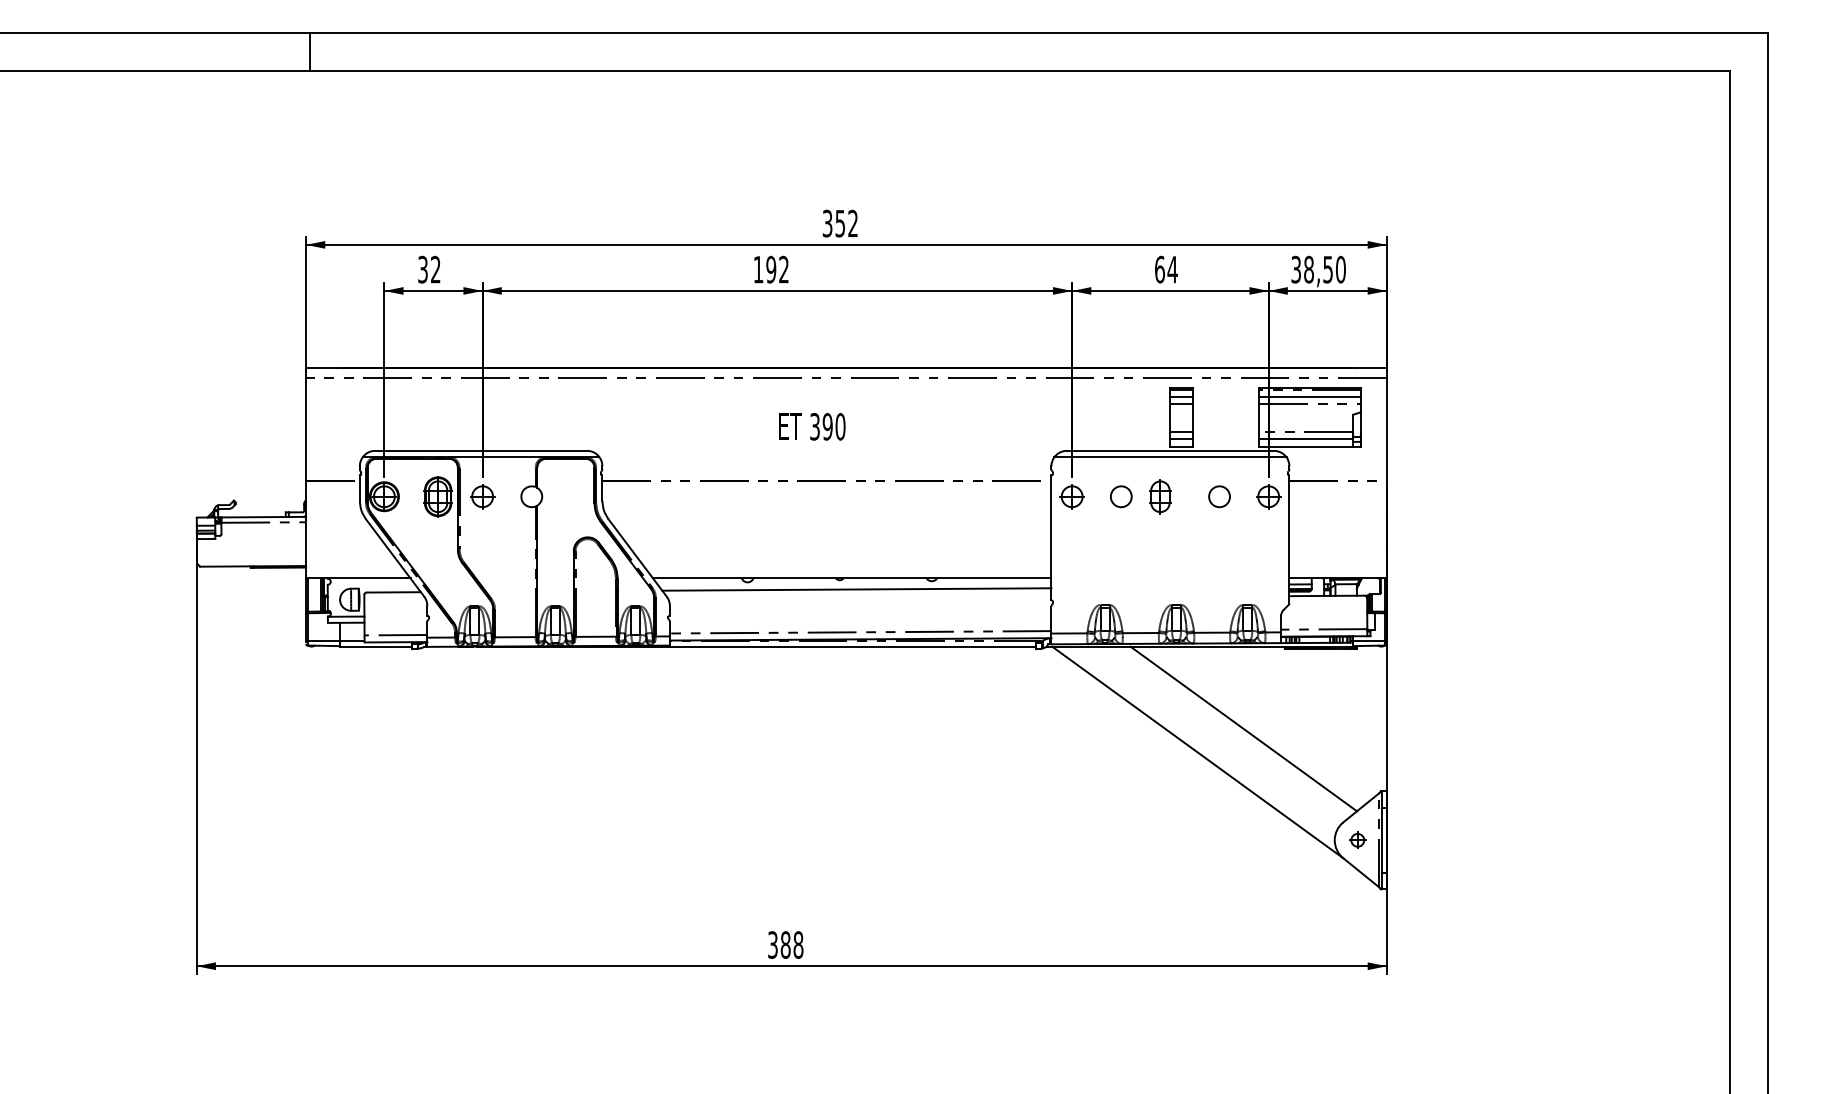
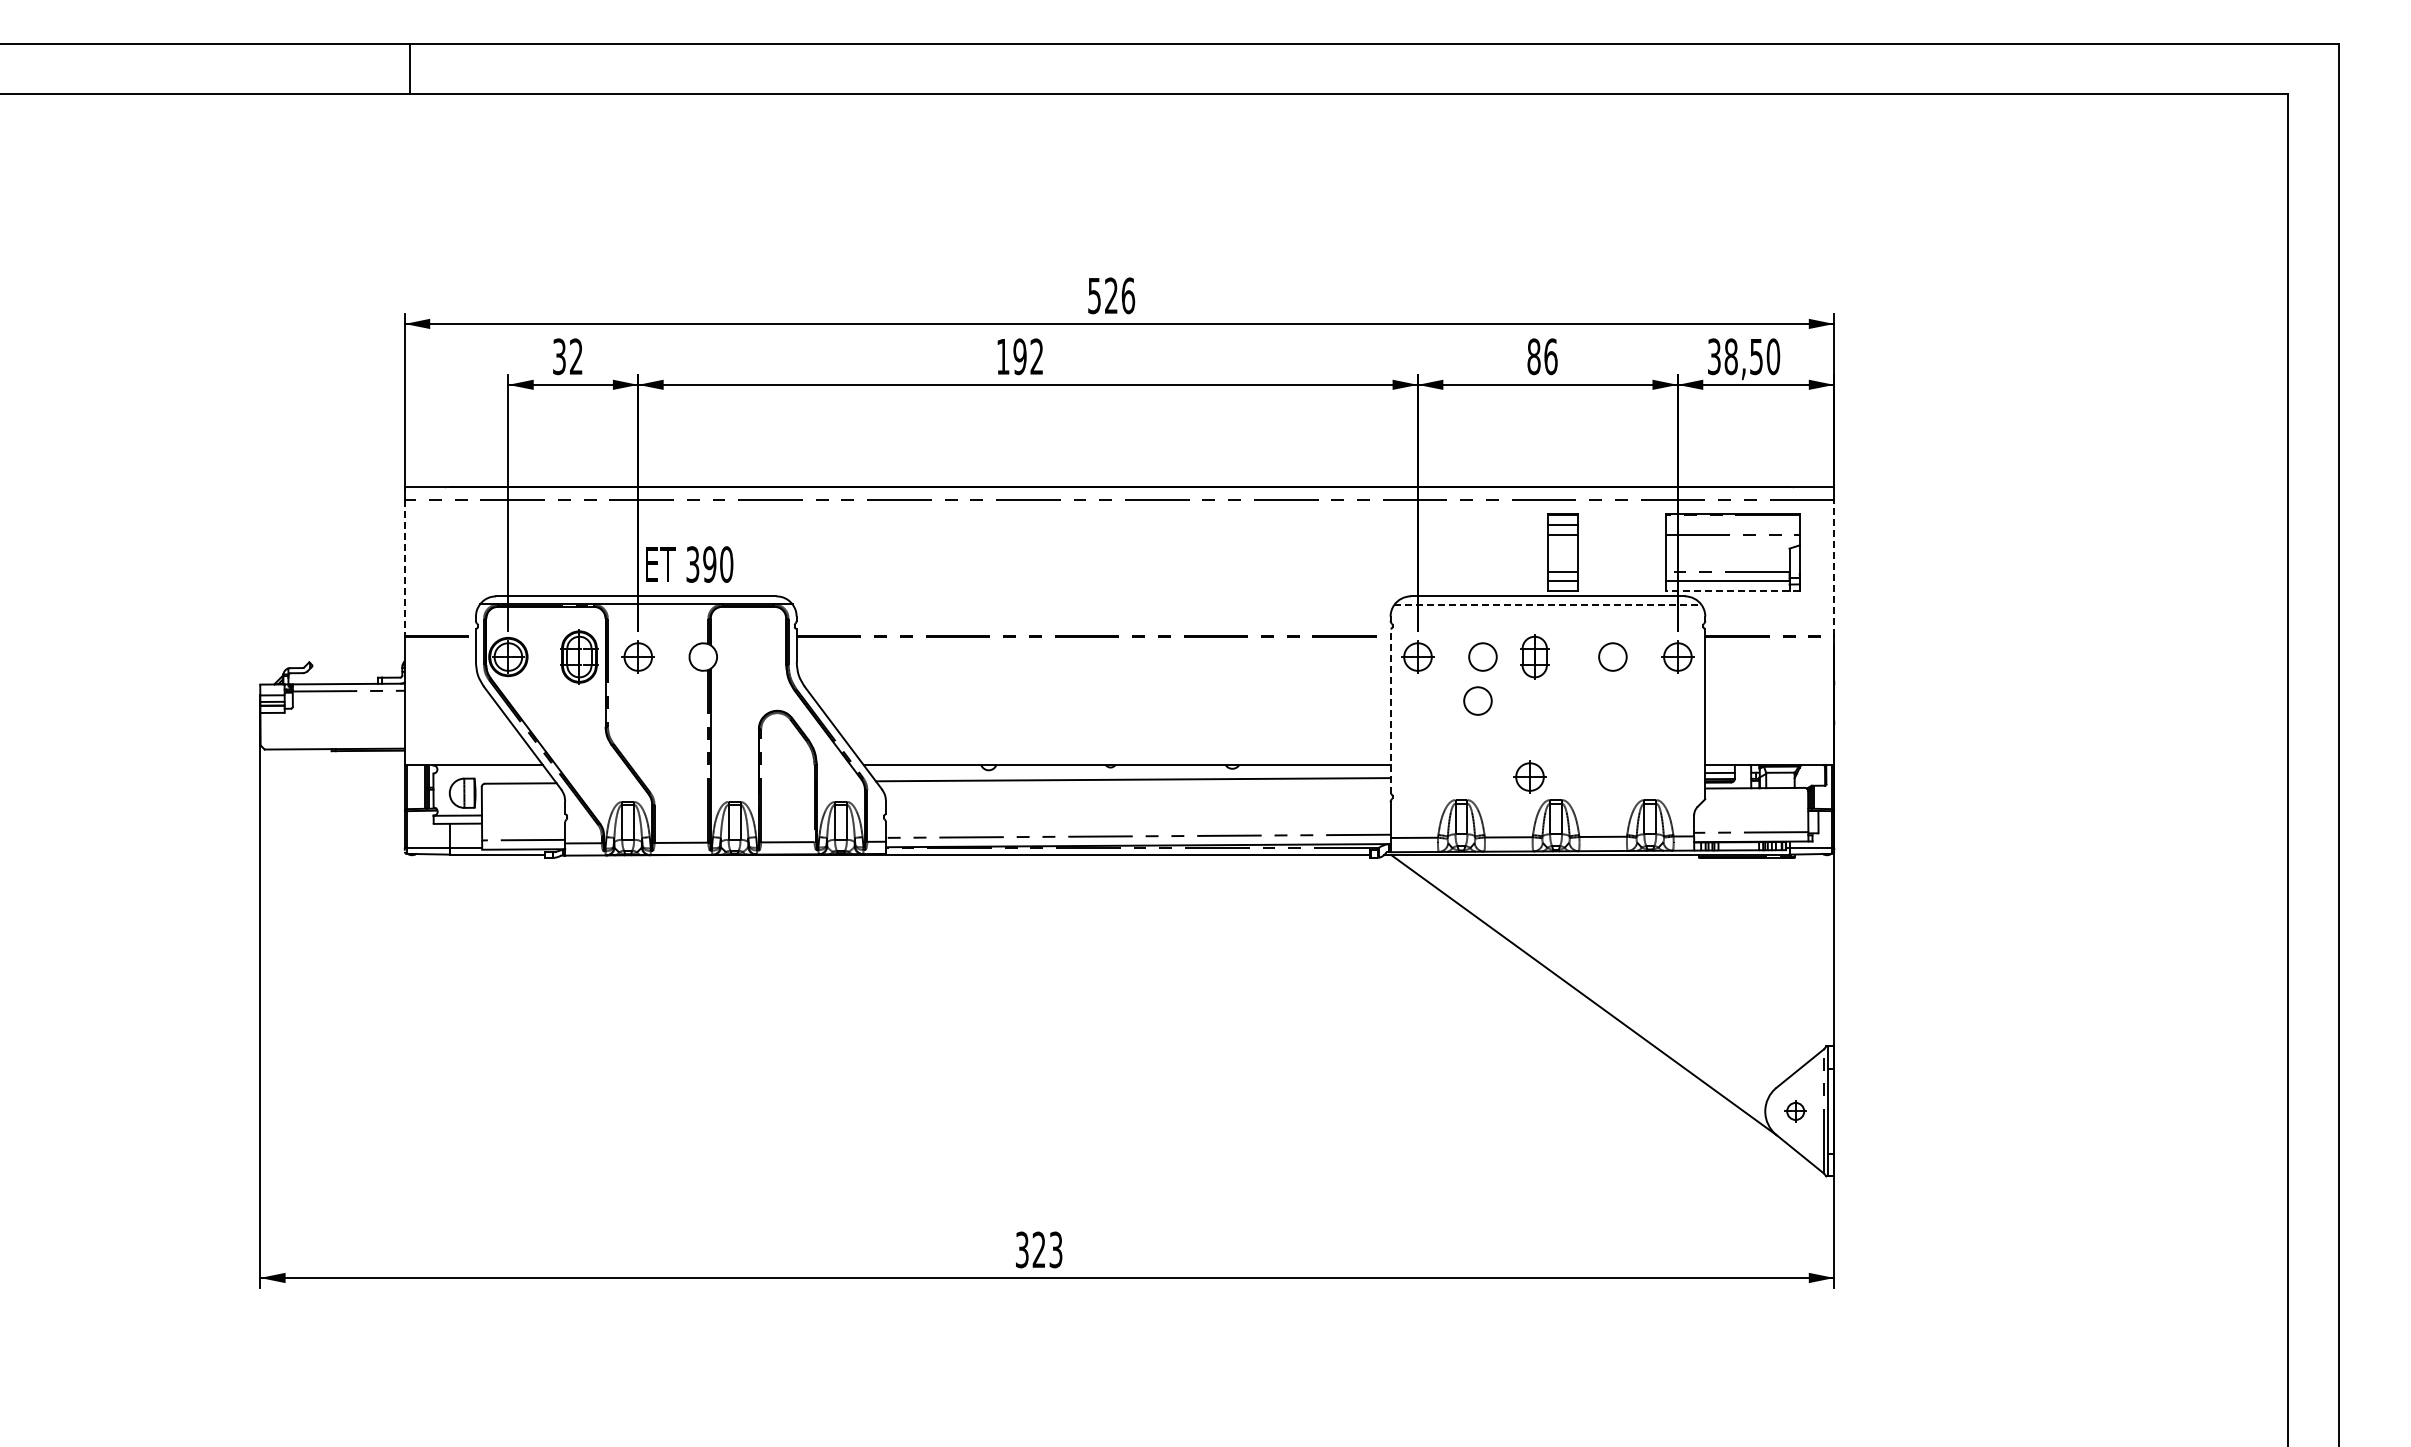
text: (840, 223) -> (1111, 295), 352 -> 526
text: (1166, 269) -> (1542, 356), 64 -> 86
line: (1309, 397) -> (1732, 525), removed
text: (812, 426) -> (689, 564), moved
line: (305, 429) -> (404, 568), solid -> dashed
line: (1387, 429) -> (1834, 567), solid -> dashed
line: (1309, 446) -> (1732, 590), solid -> dashed
line: (1170, 457) -> (1547, 605), solid -> dashed
circle: (1117, 529) -> (1477, 700), added
line: (1051, 537) -> (1390, 711), solid -> dashed
part: (1156, 587) -> (1529, 776), added
line: (1243, 729) -> (1644, 964), removed
text: (792, 944) -> (1047, 1249), 388 -> 323

